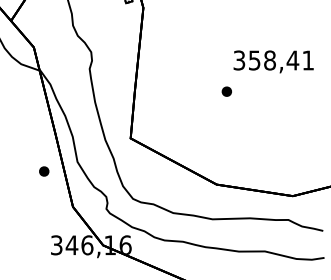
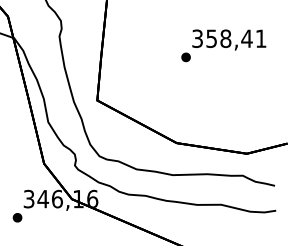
text: (273, 61) -> (229, 39), moved
part: (44, 171) -> (17, 217), moved

